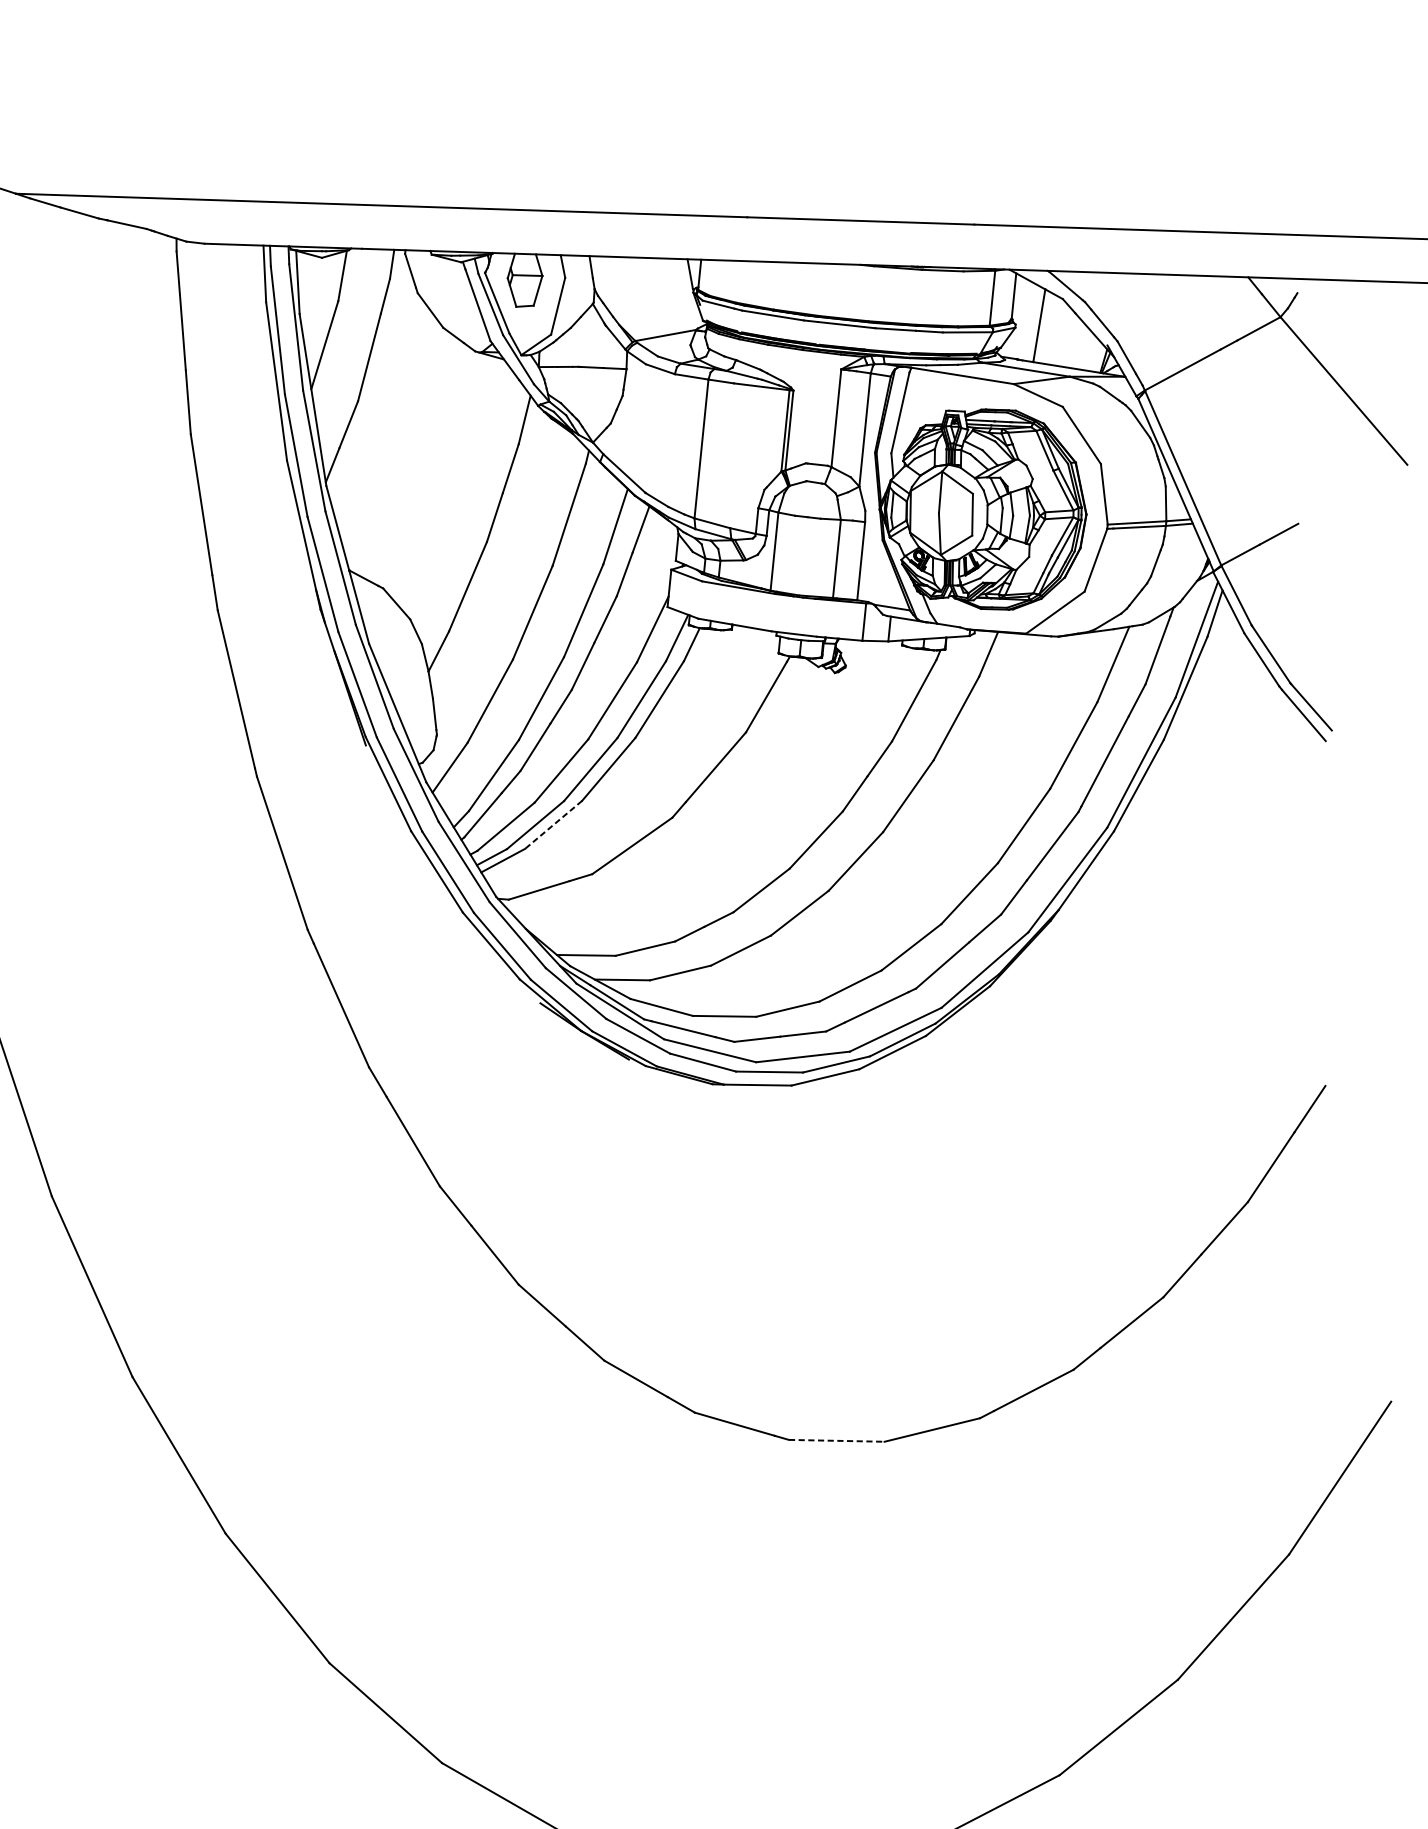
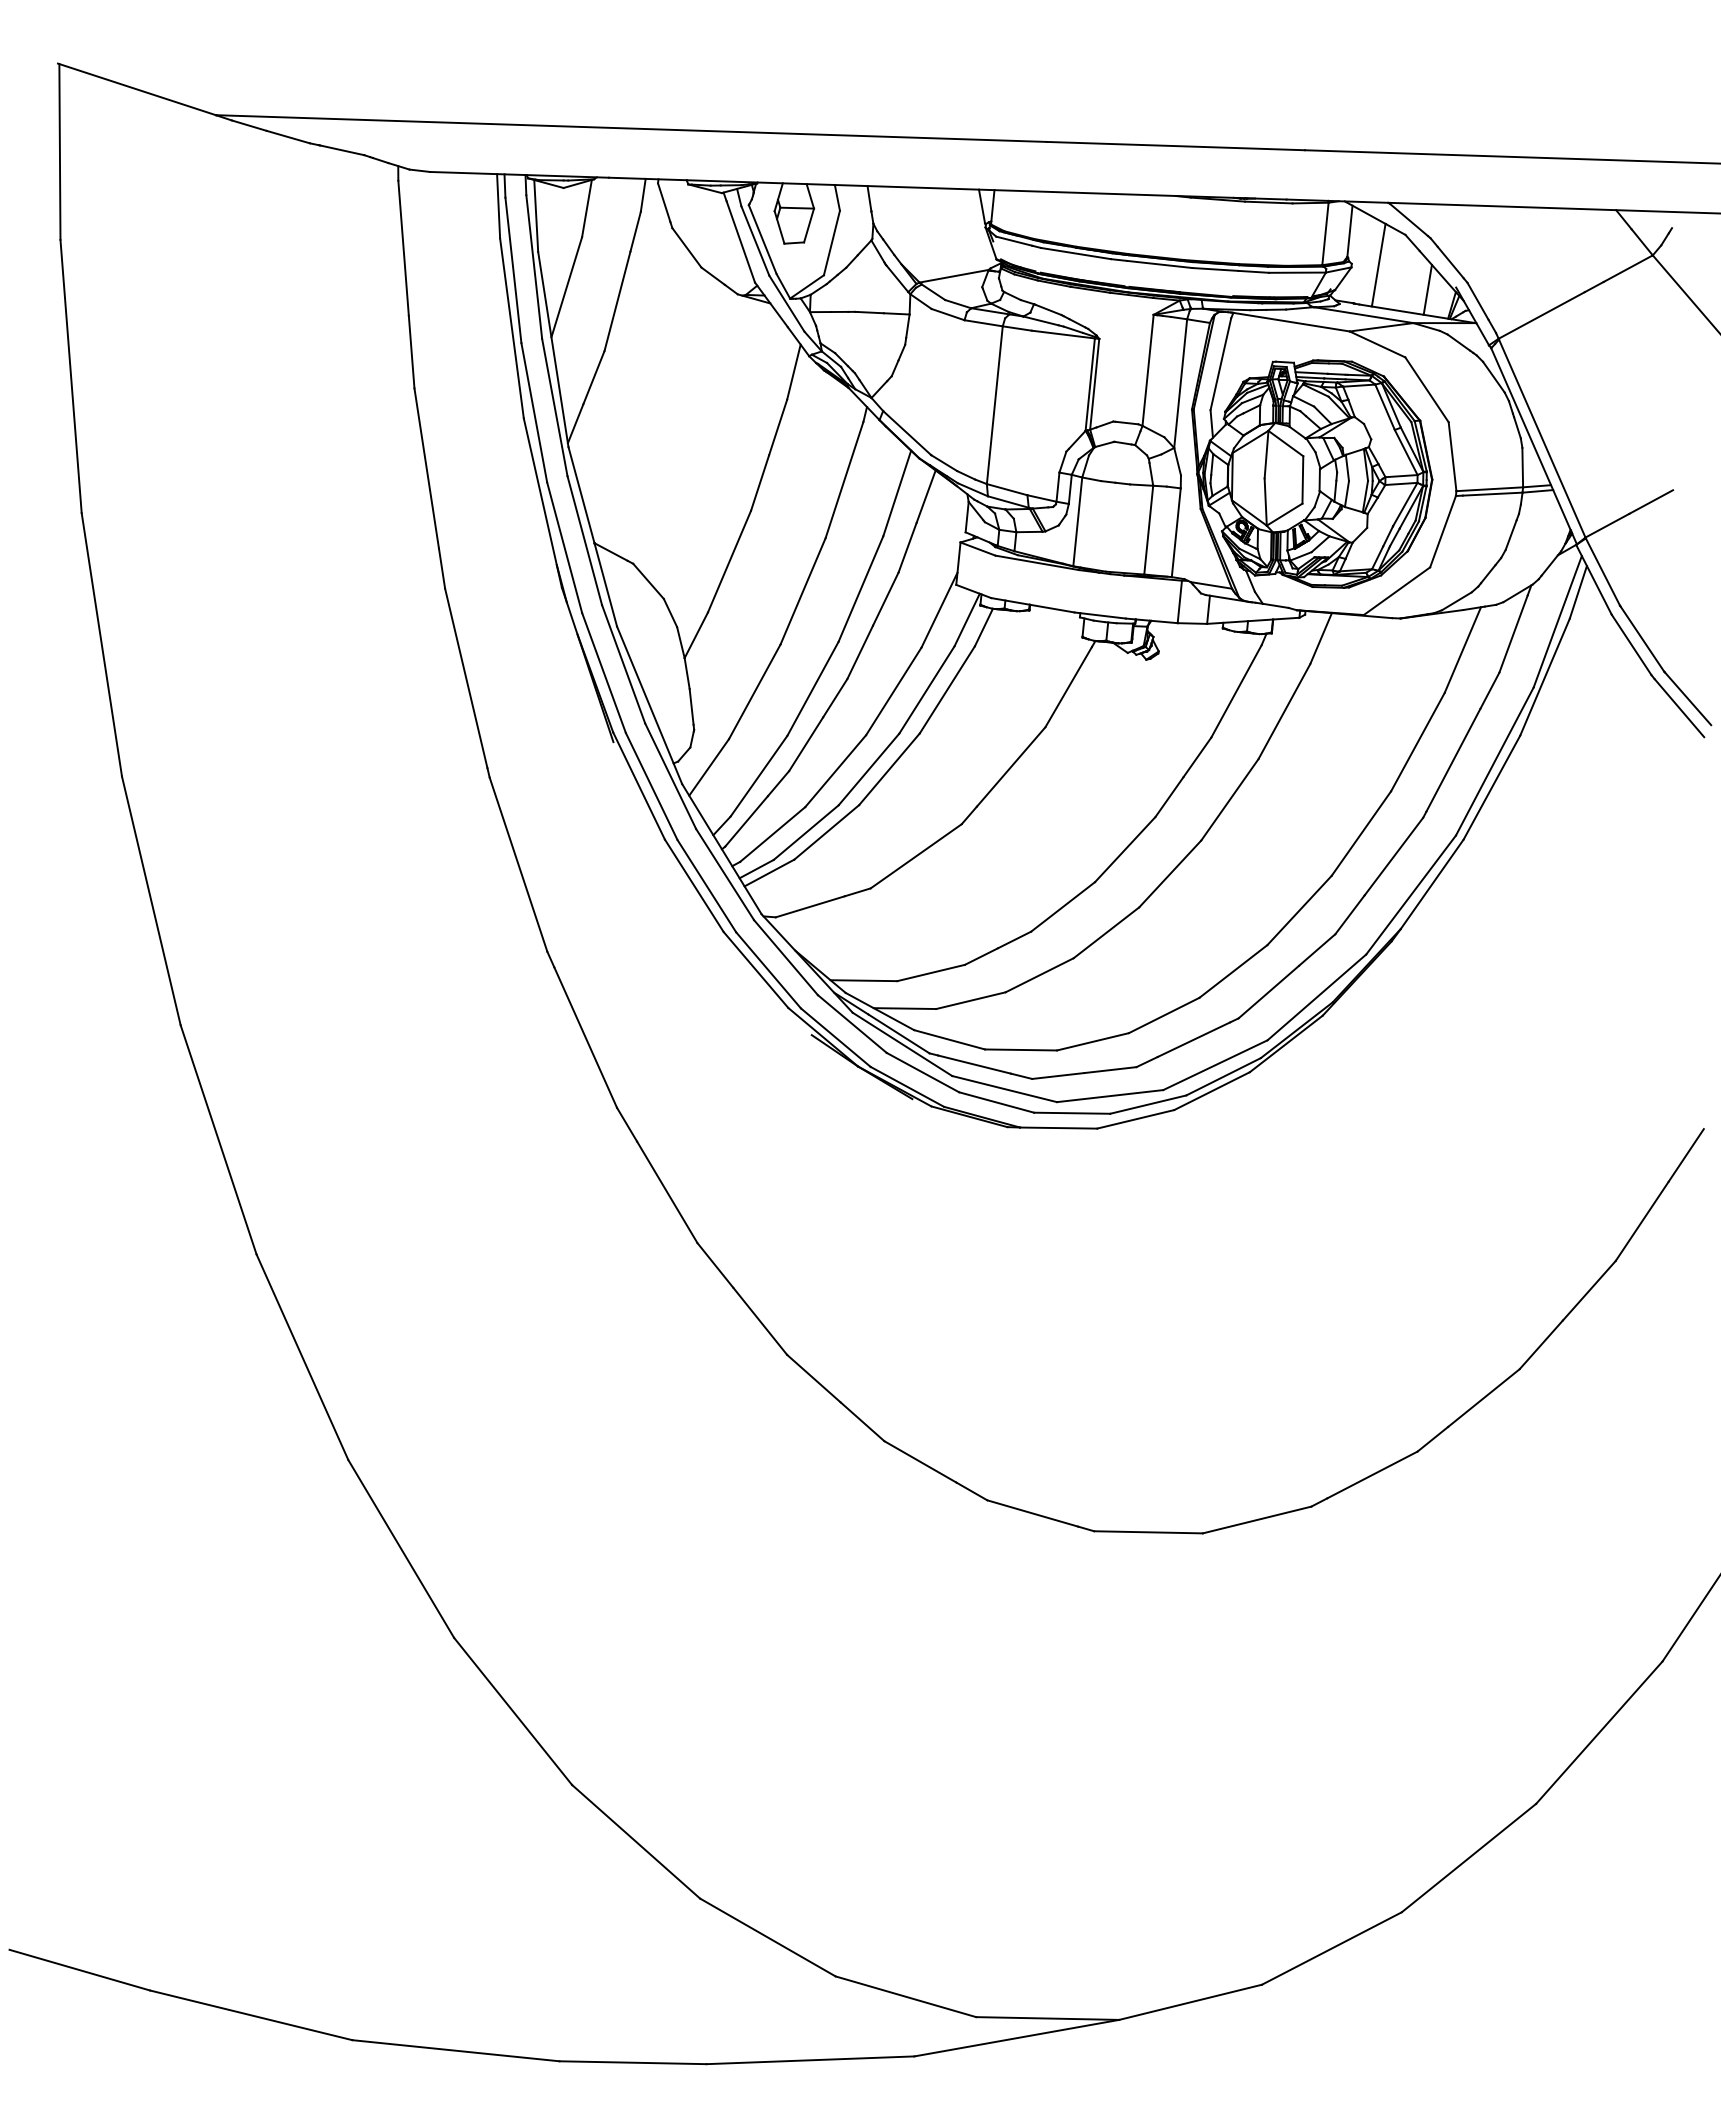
line: (1082, 347) -> (1427, 289), added
line: (553, 824) -> (826, 832), dashed -> solid
line: (837, 1440) -> (1149, 1532), dashed -> solid

